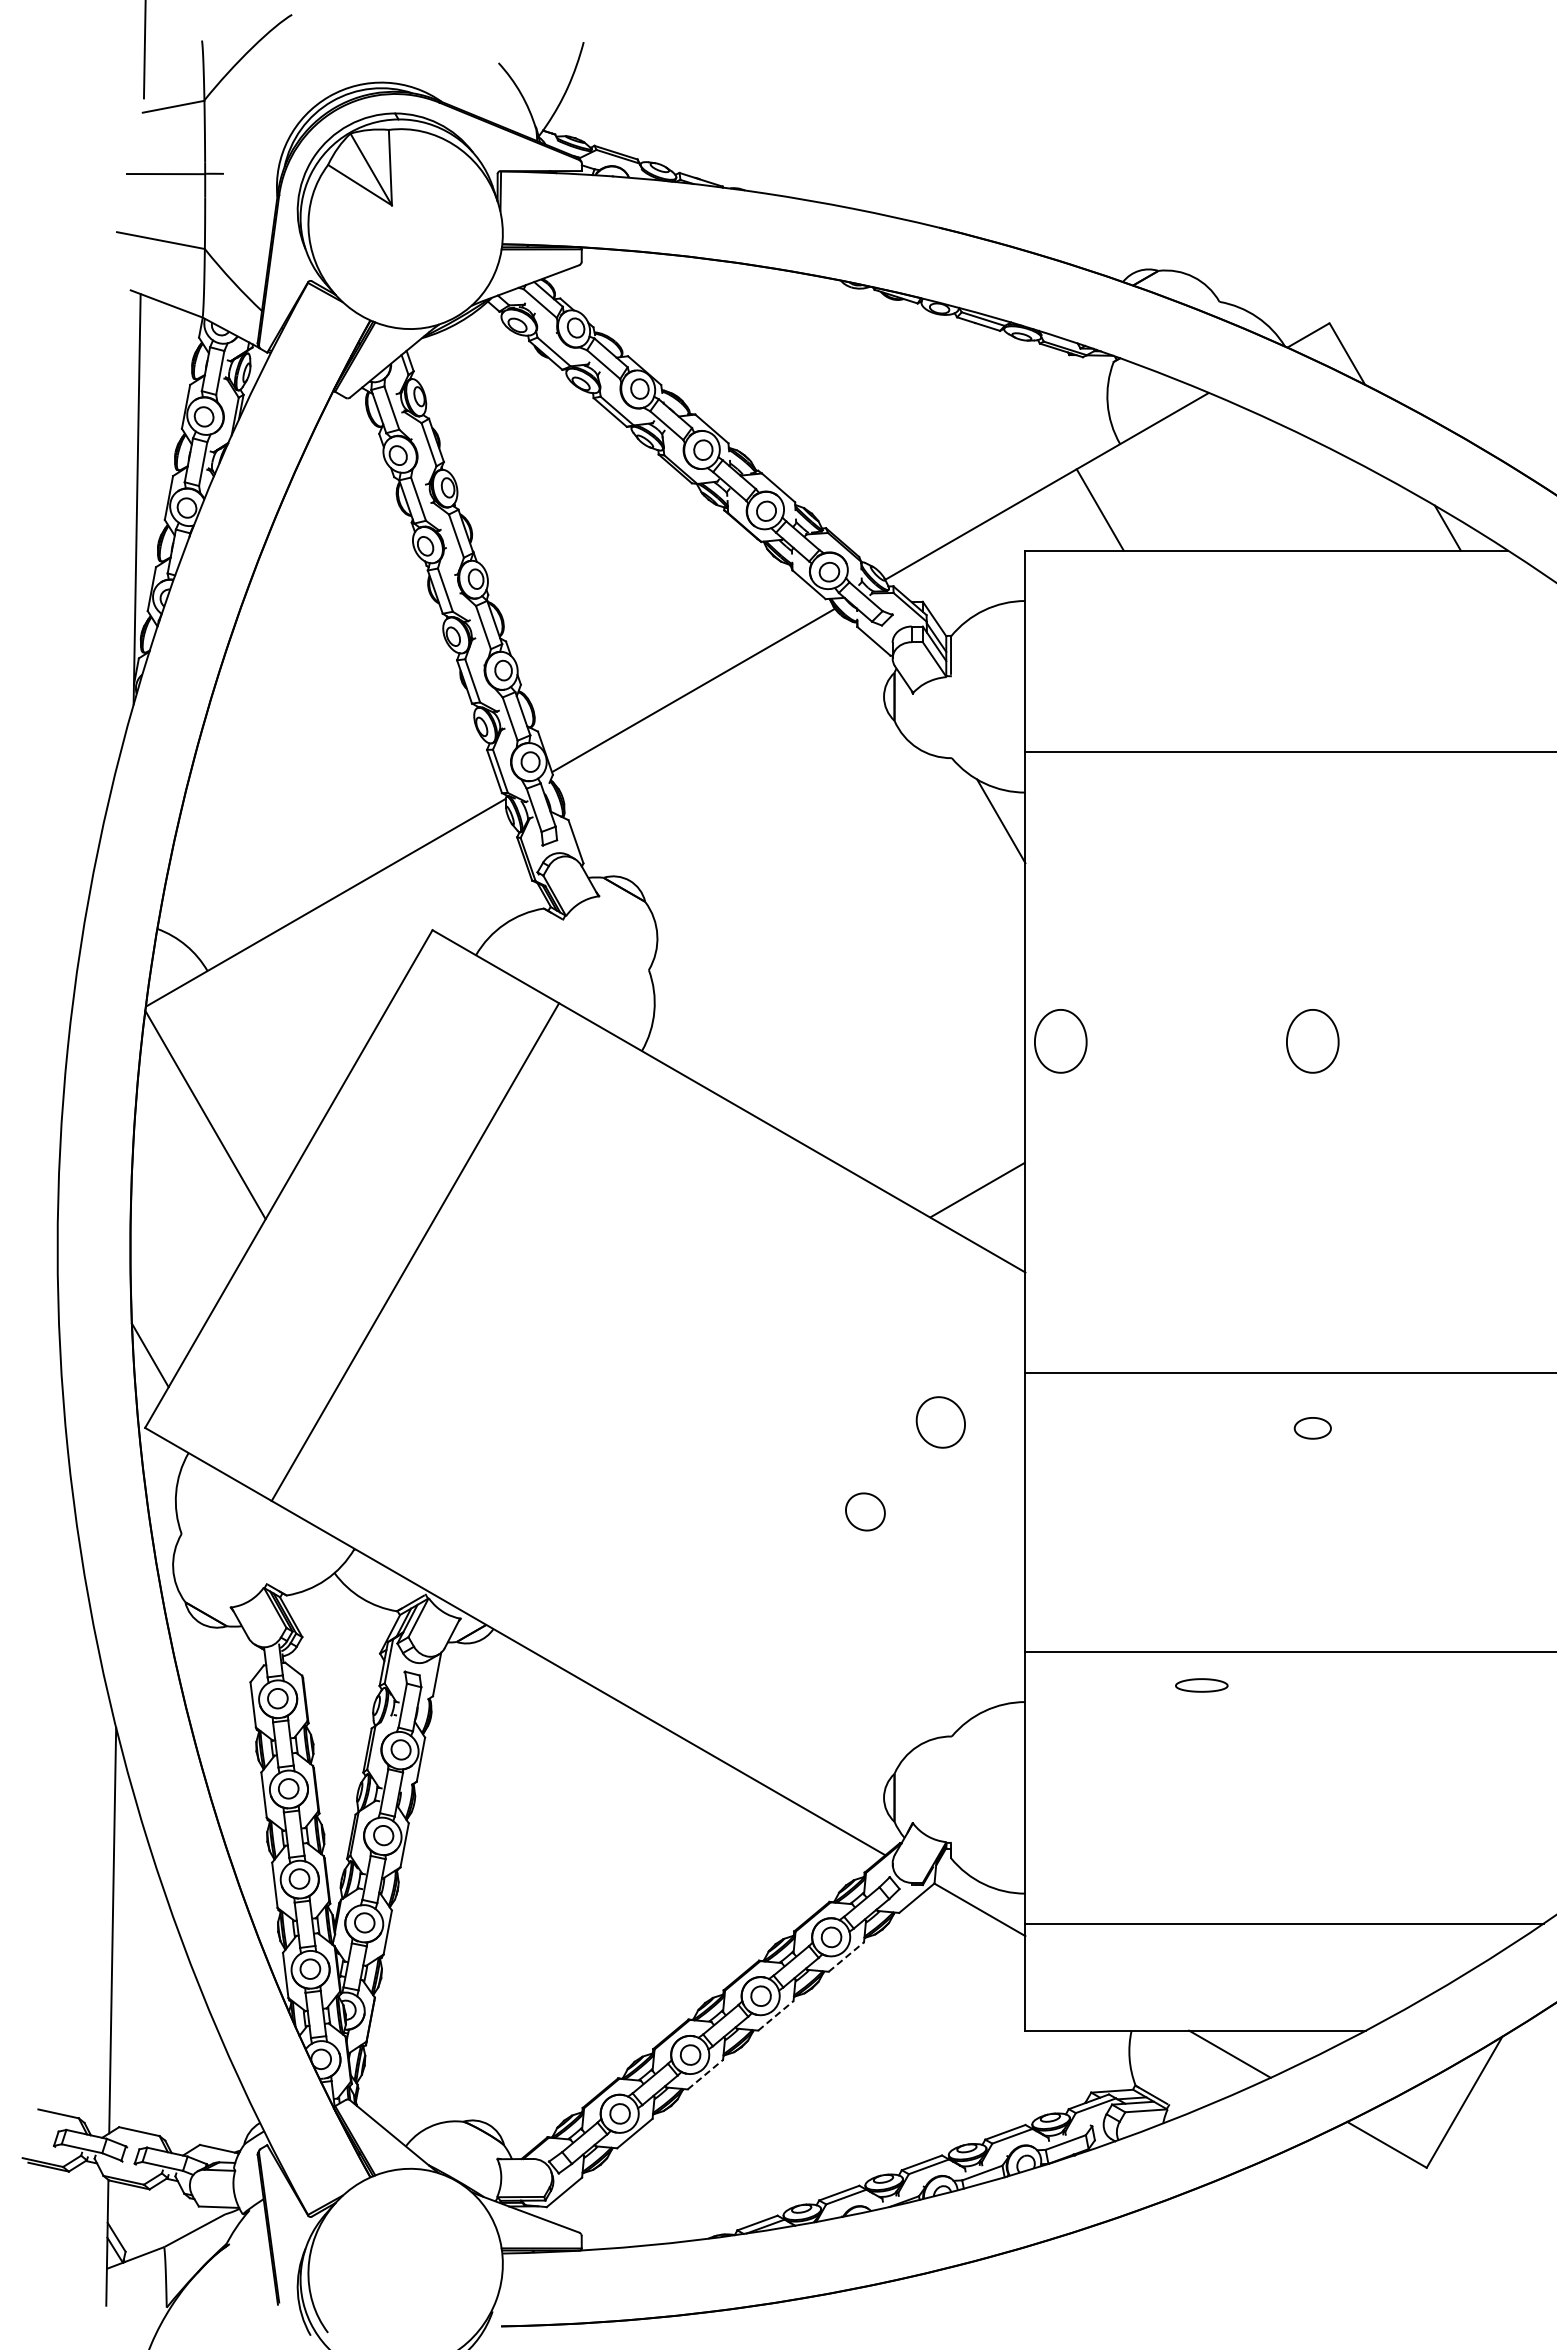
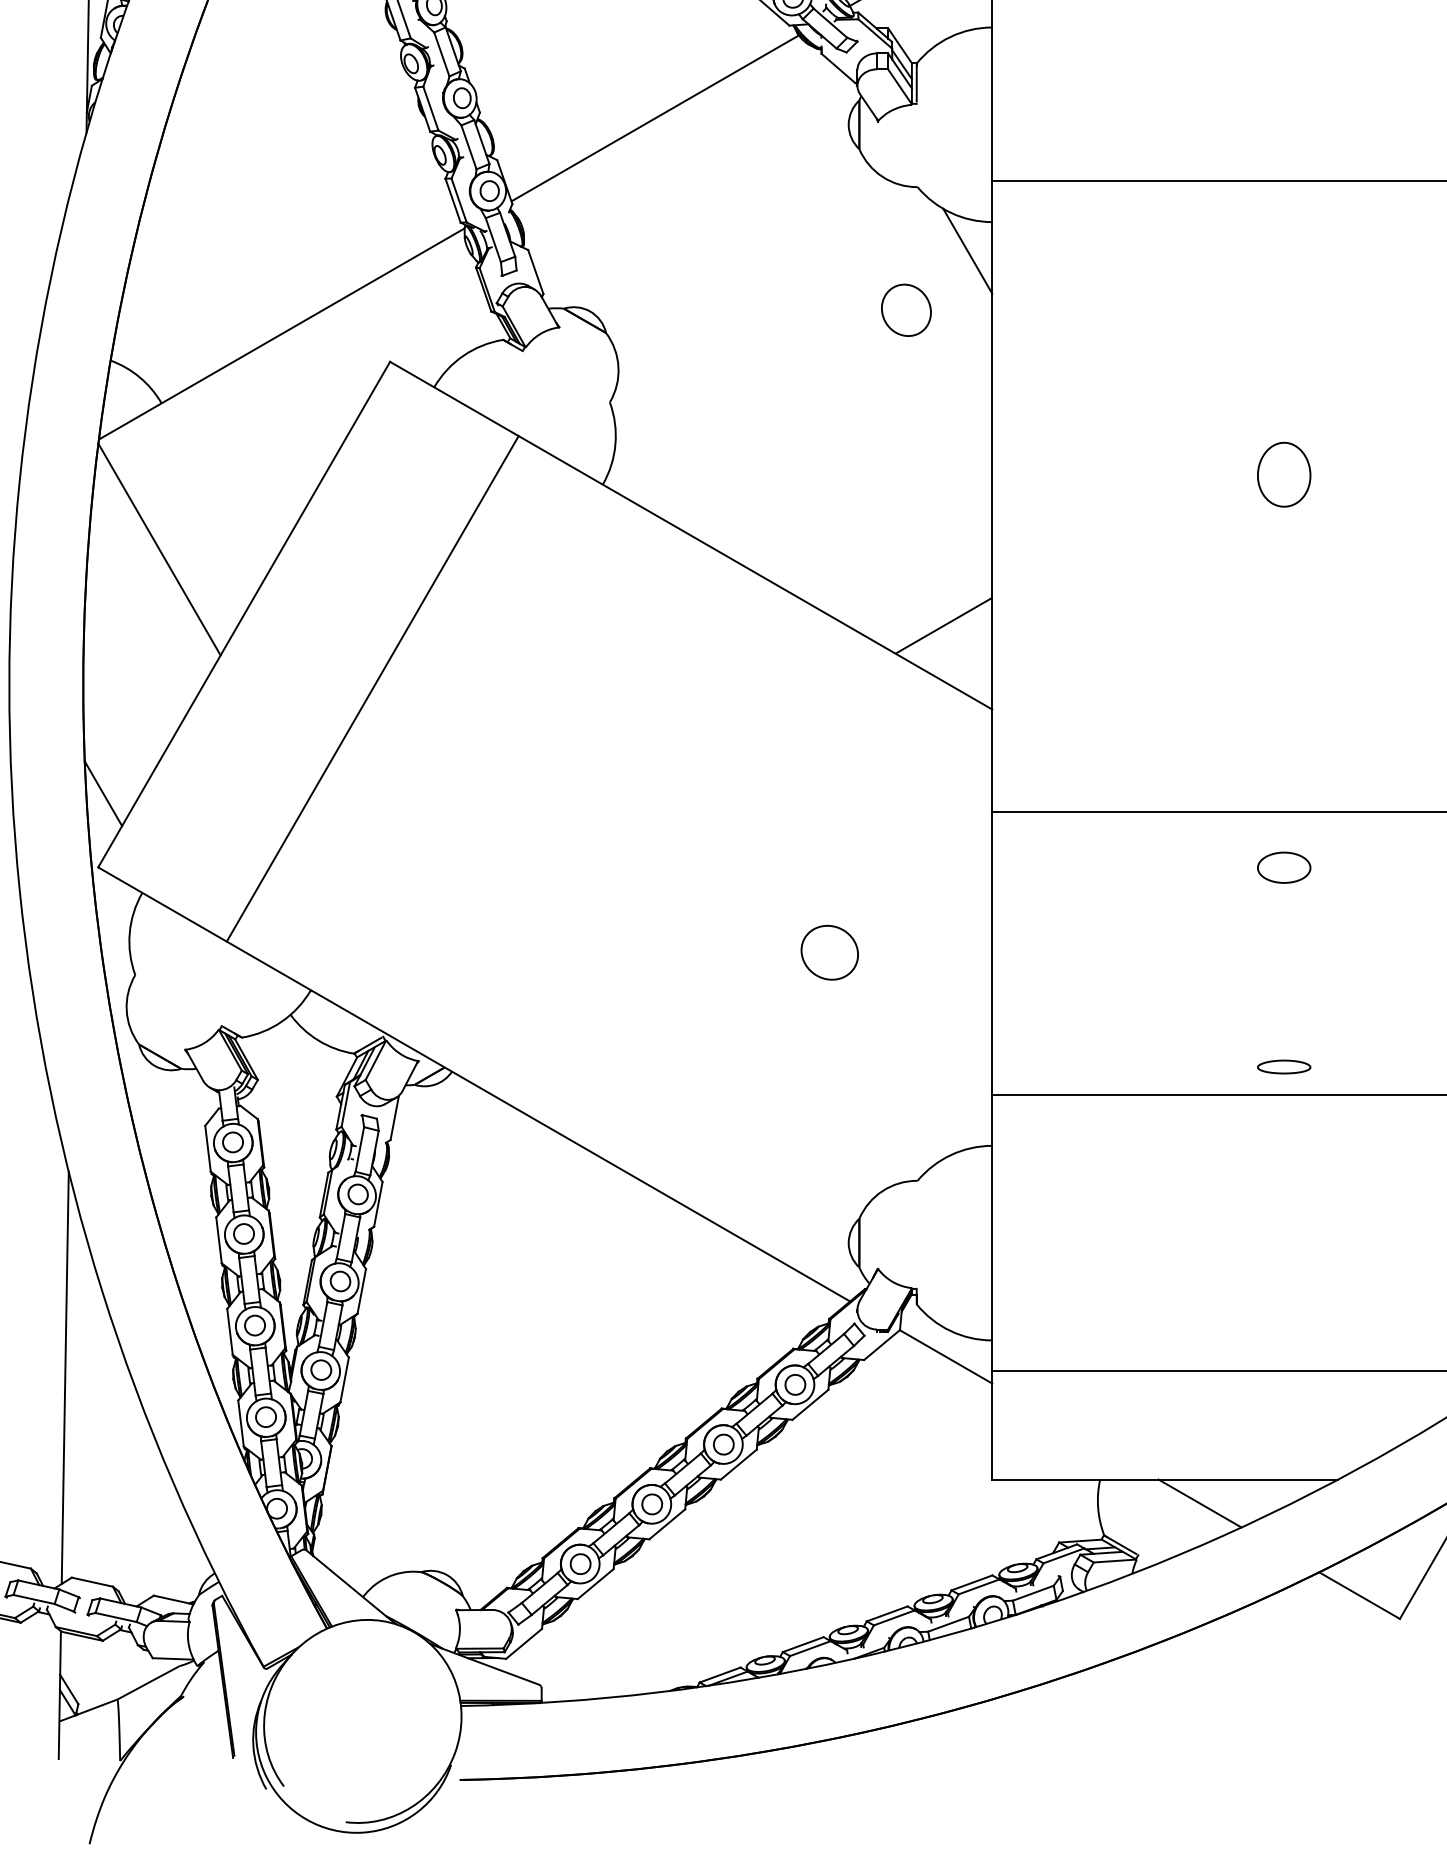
part: (1060, 1041) -> (1027, 474), removed
part: (940, 1422) -> (906, 310), moved
part: (1312, 1428) -> (1283, 867), size x1.43
part: (865, 1511) -> (829, 952), size x1.43
part: (1201, 1685) -> (1283, 1067), moved
line: (846, 1956) -> (810, 1404), dashed -> solid
line: (776, 2015) -> (739, 1464), dashed -> solid
line: (705, 2074) -> (667, 1524), dashed -> solid

